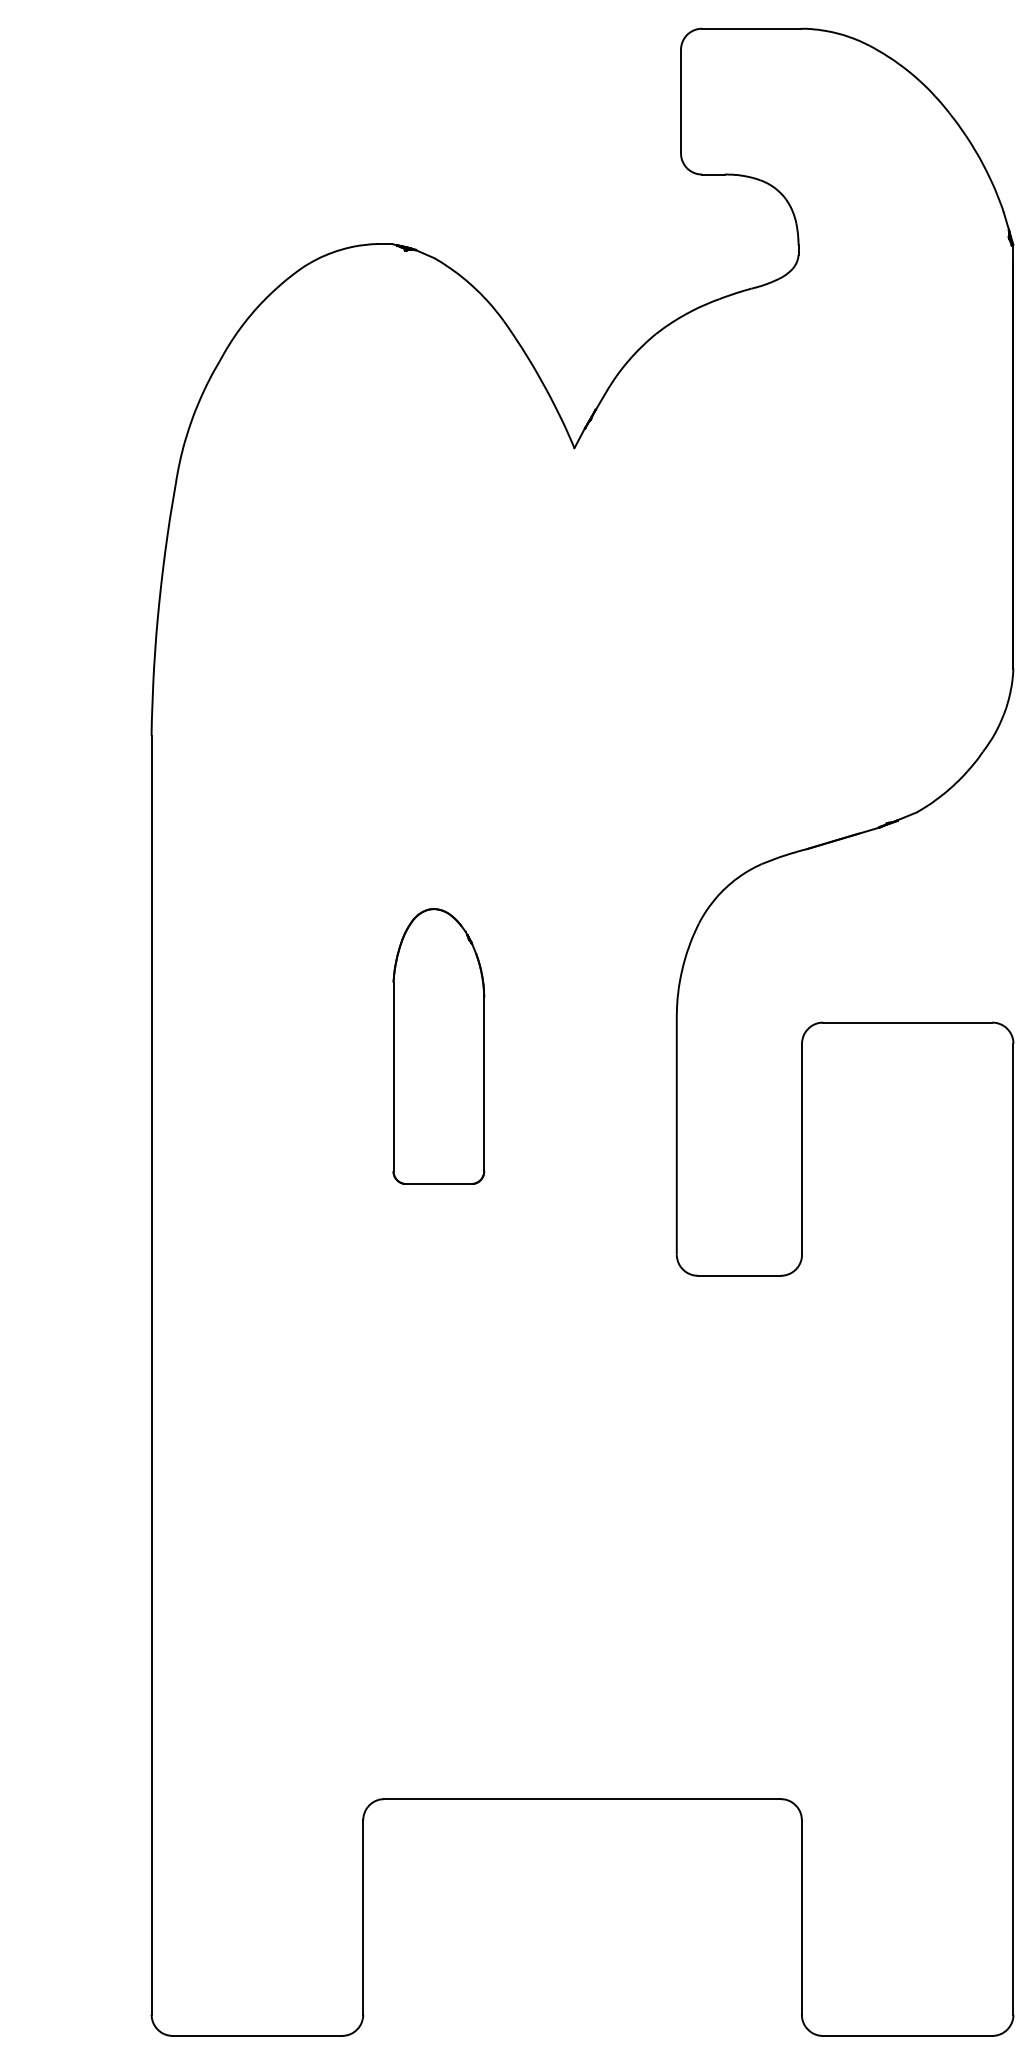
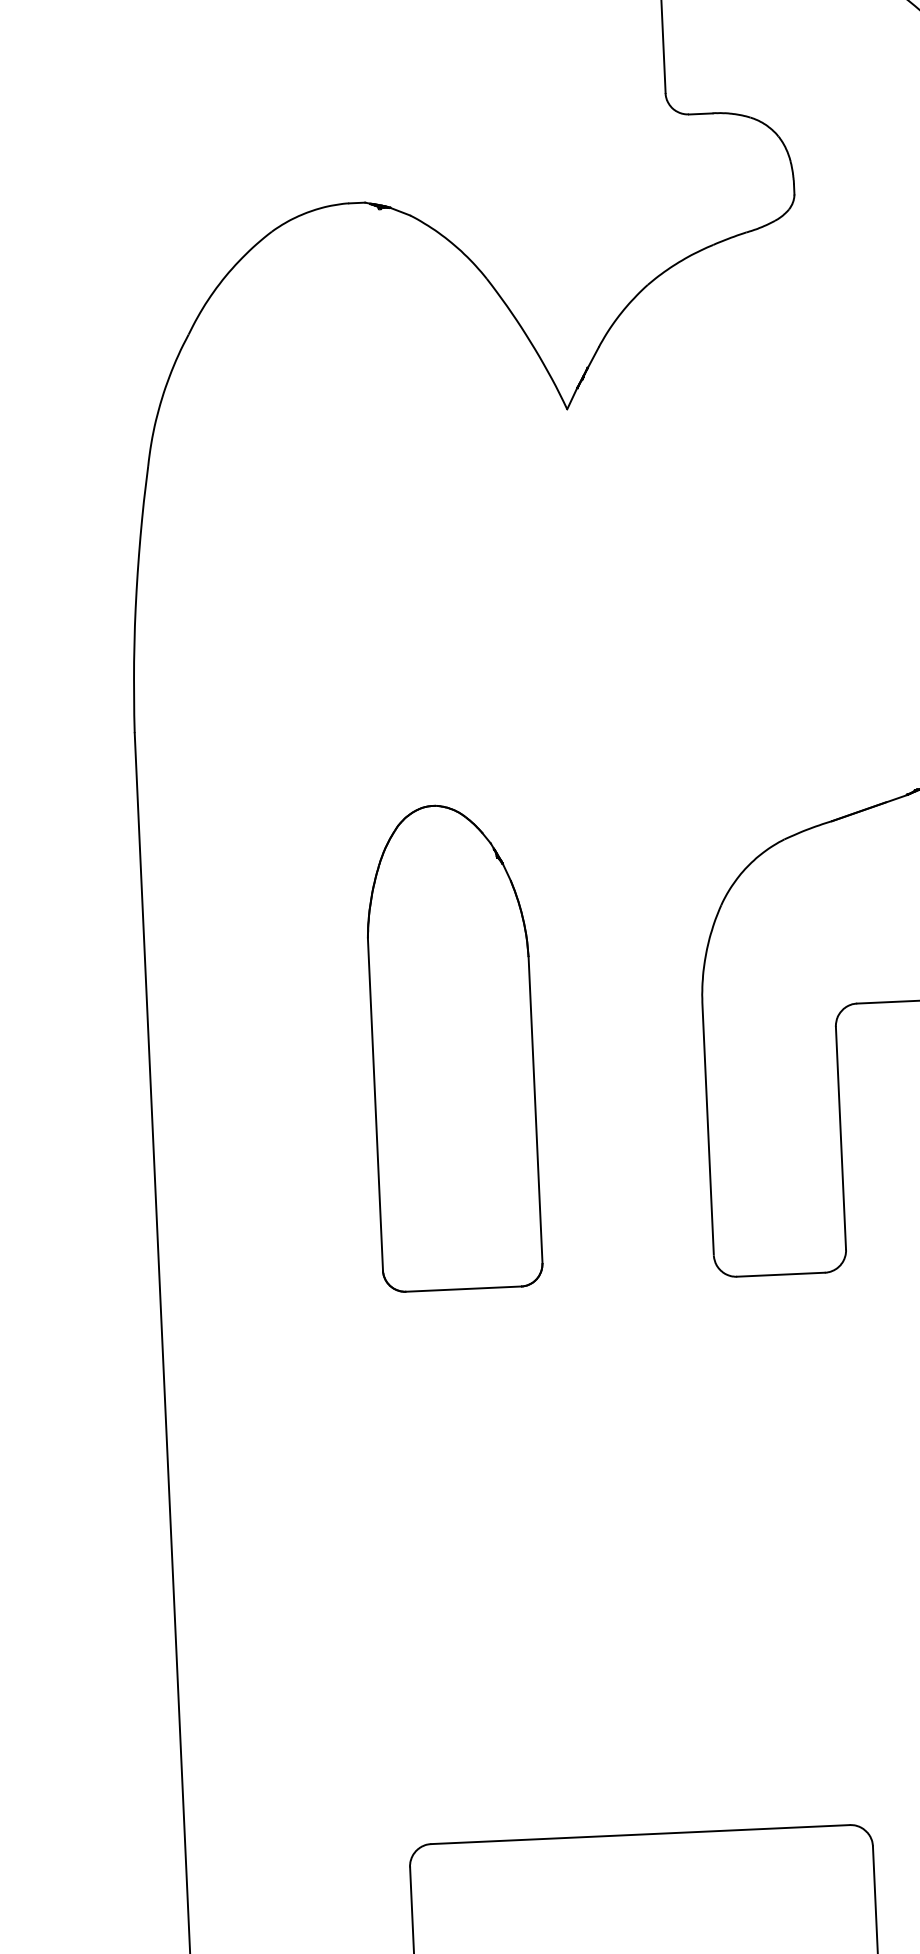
part: (438, 1046) -> (452, 1047), size x1.67

